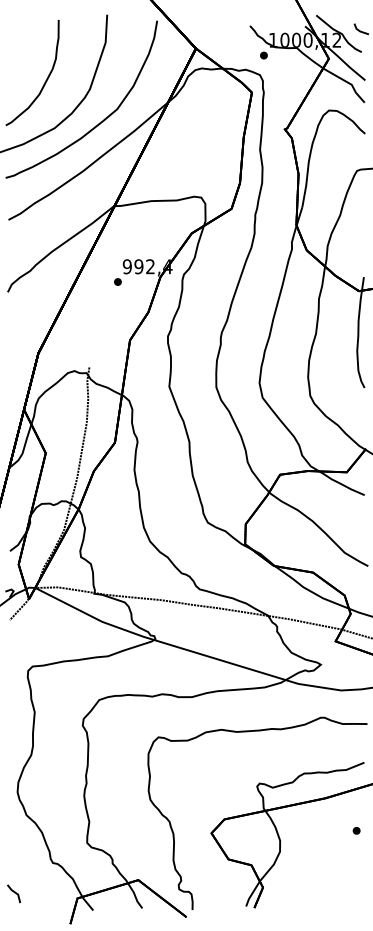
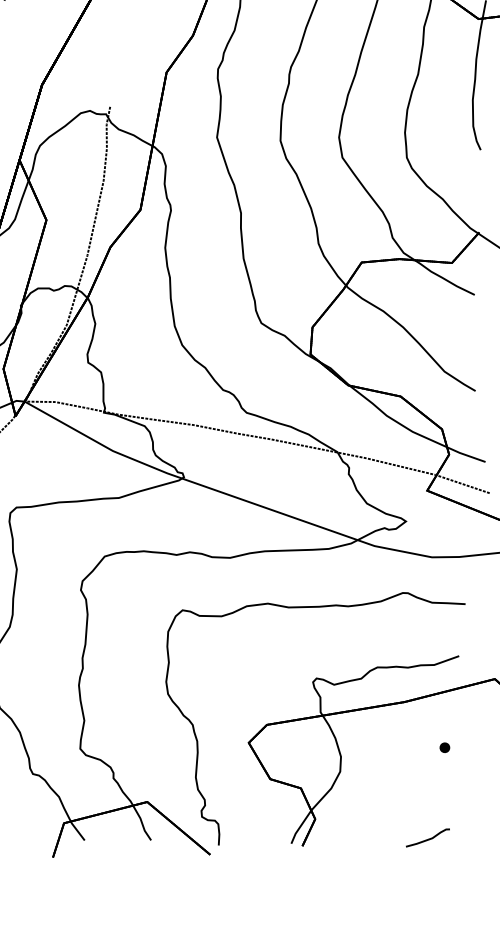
curve: (346, 898) -> (427, 838), added

